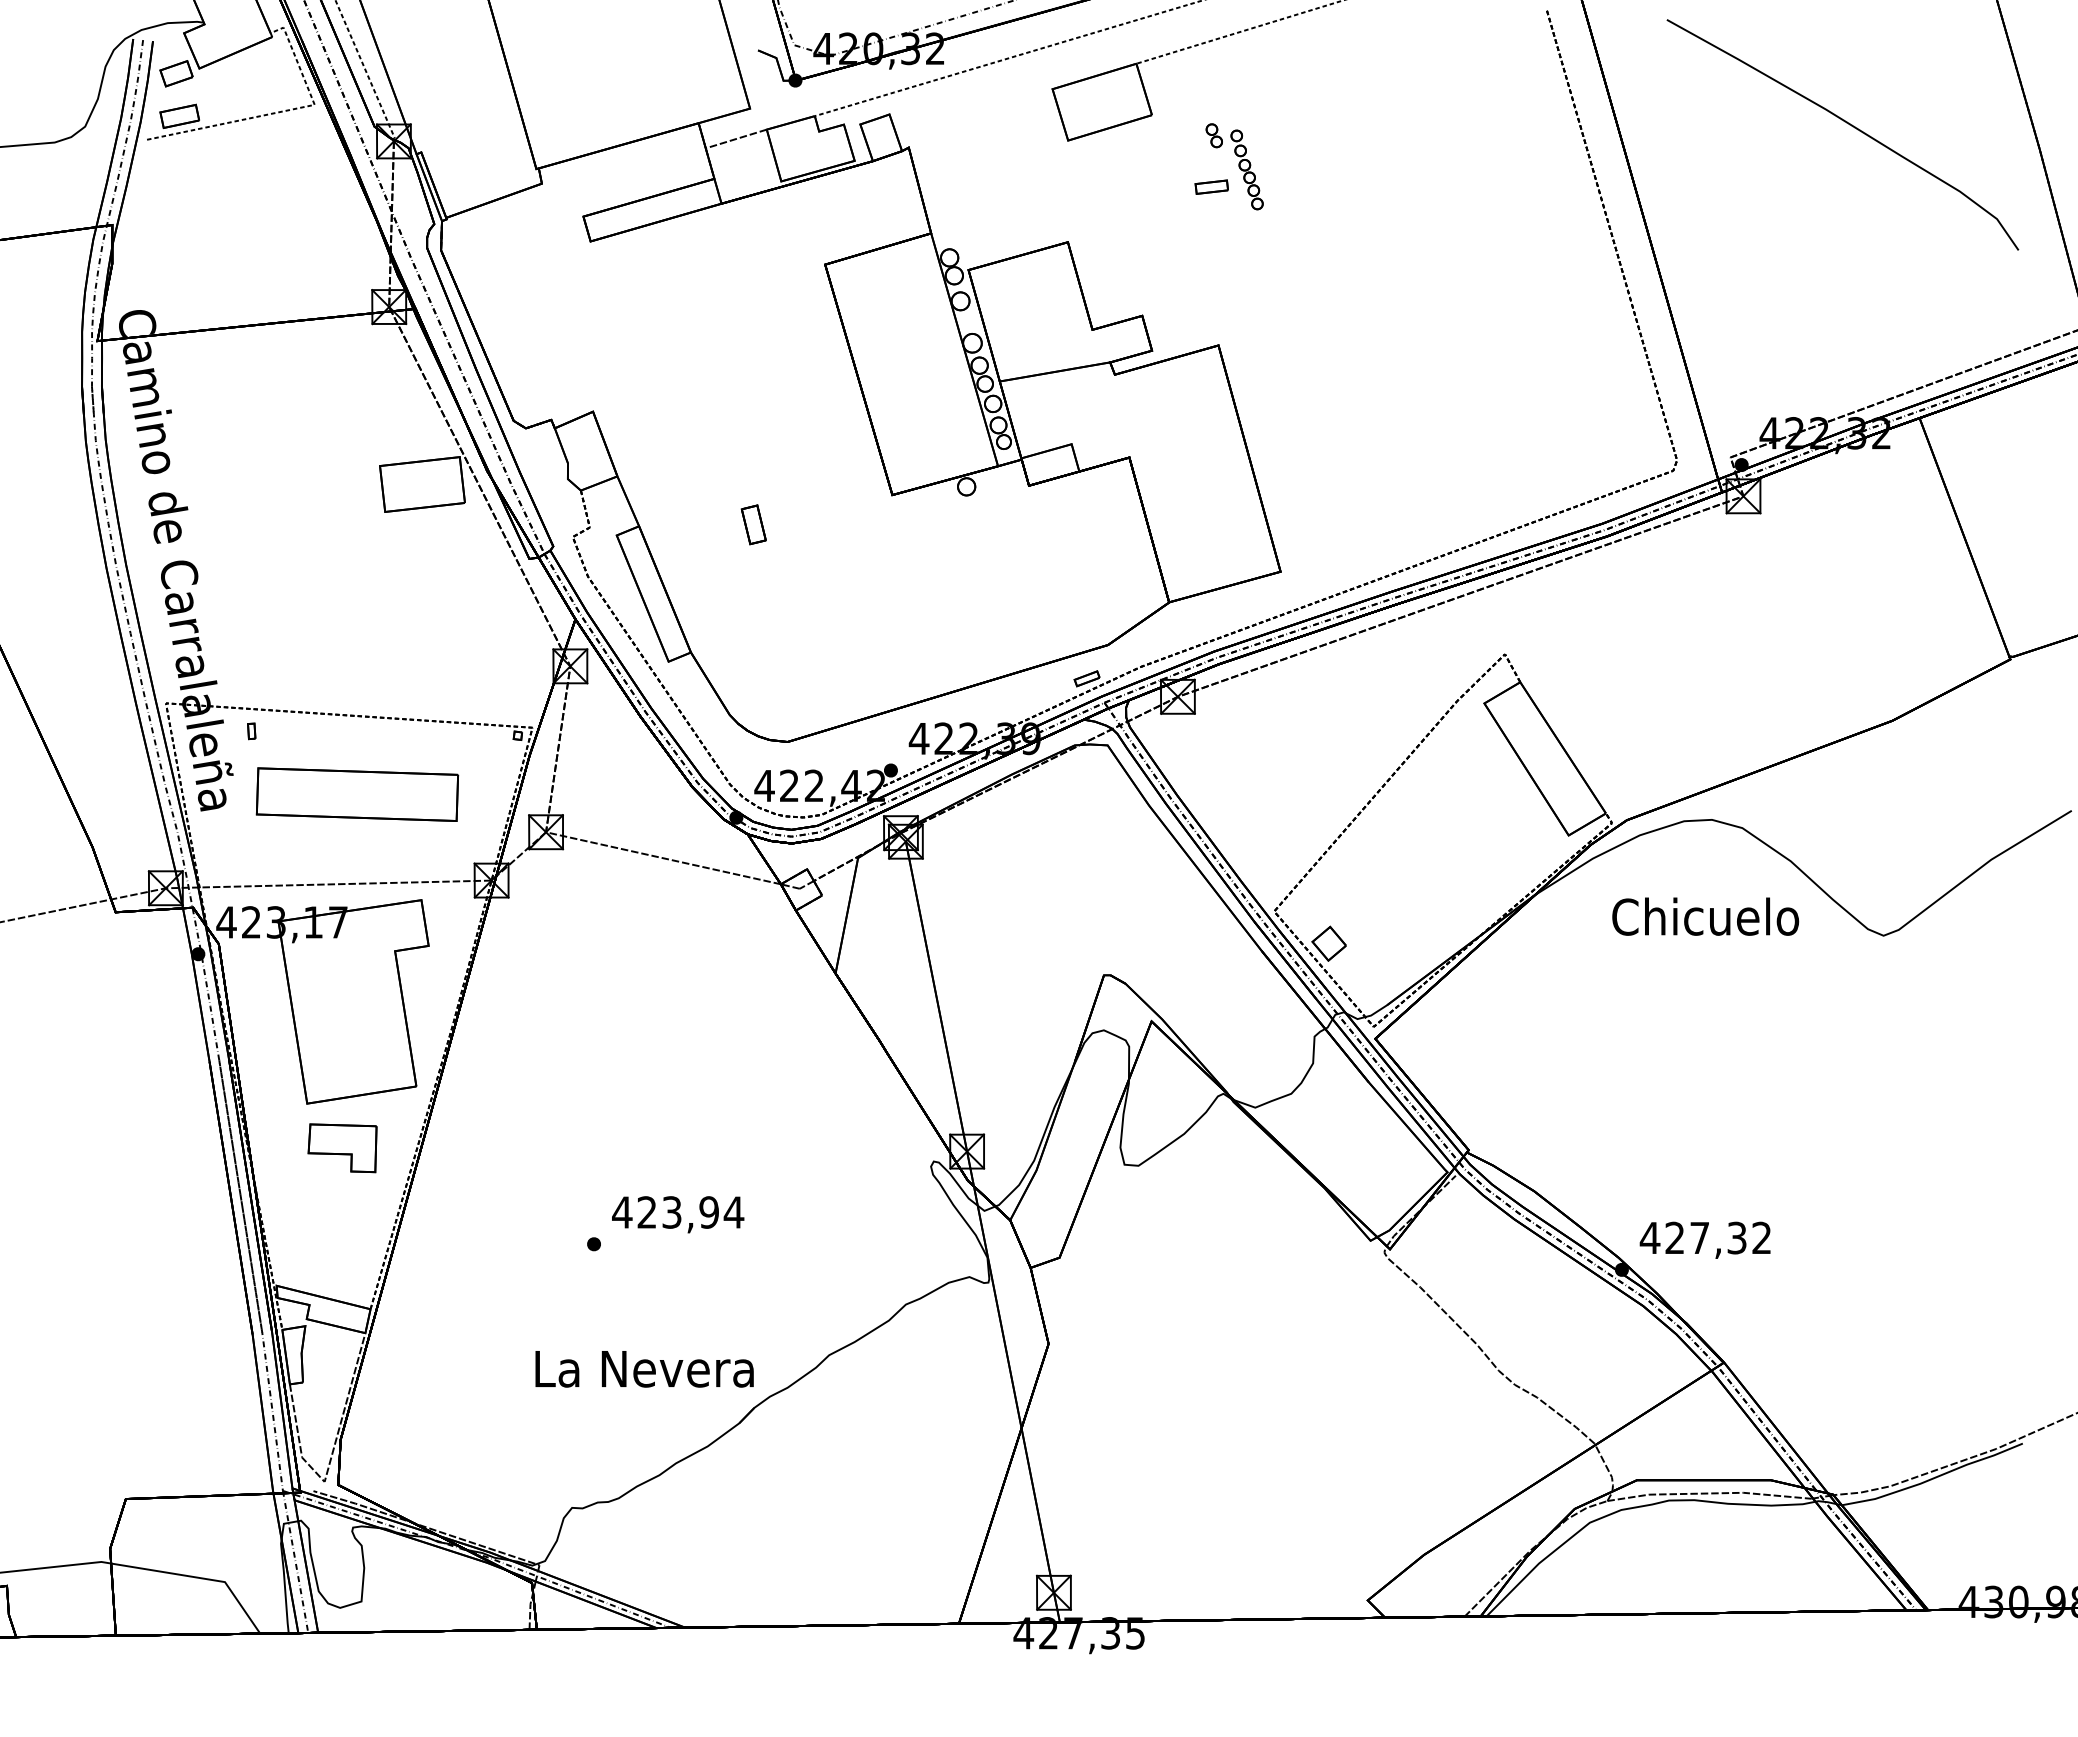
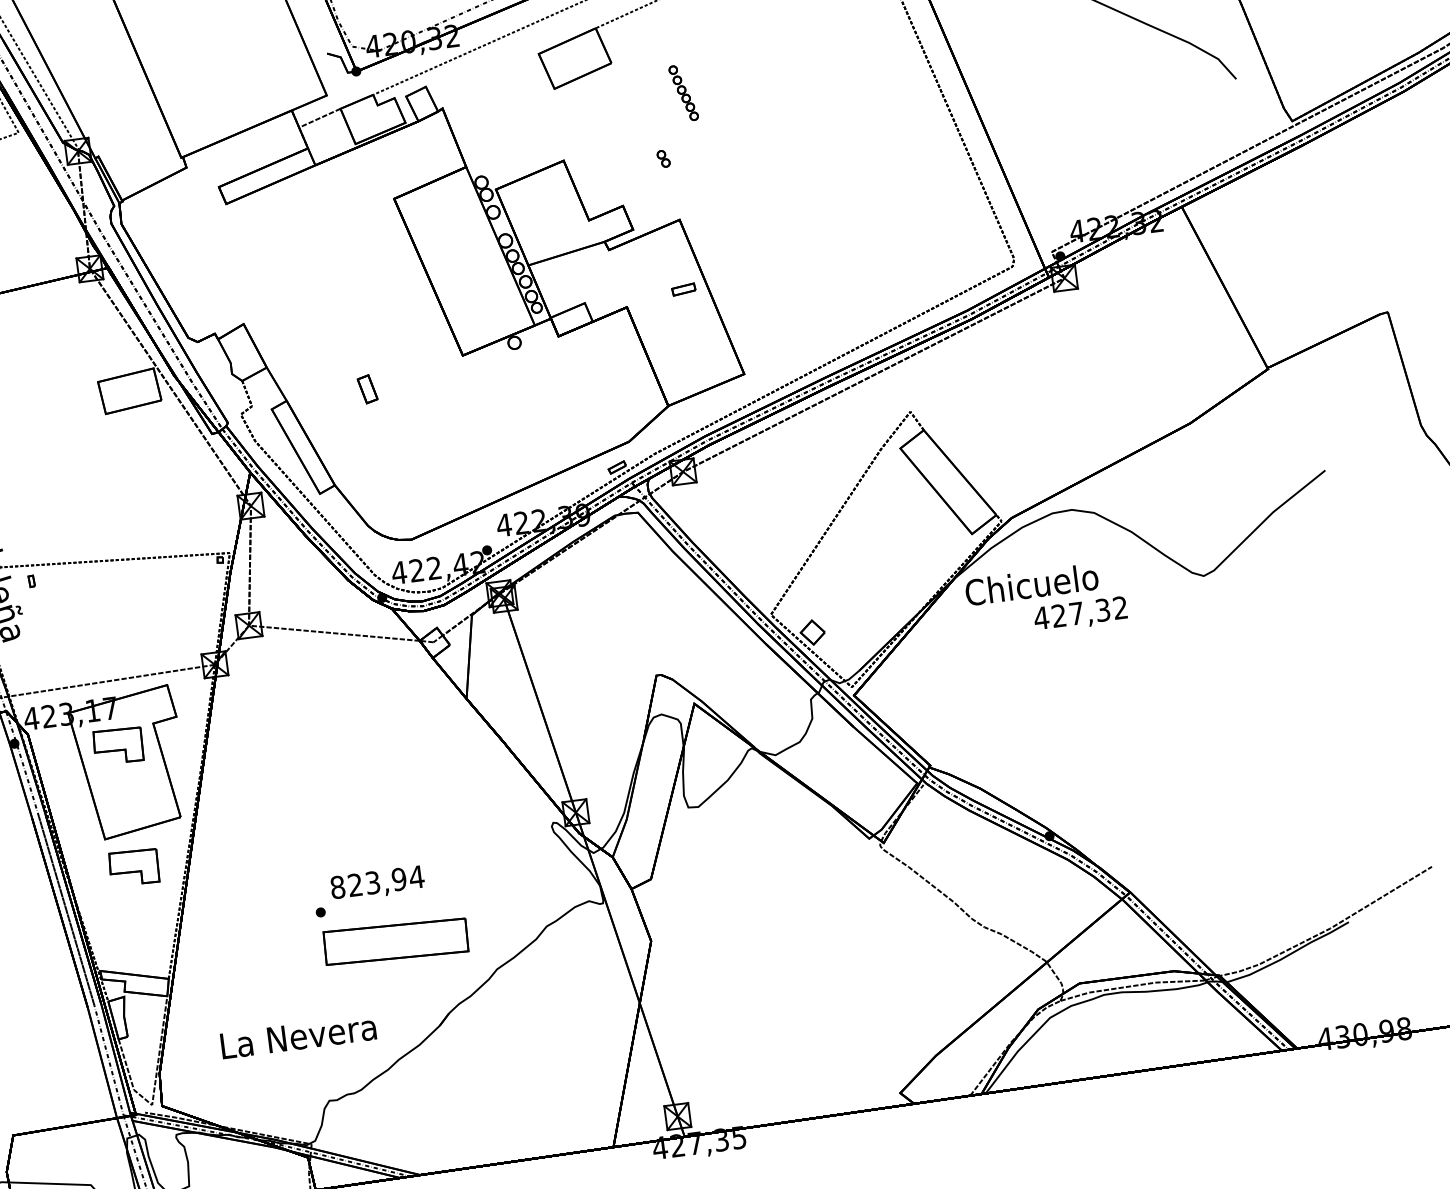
part: (1213, 135) -> (663, 158), moved
part: (1211, 186) -> (683, 289), moved
part: (357, 794) -> (396, 941), moved
text: (1705, 916) -> (1031, 584), moved
part: (342, 976) -> (118, 746), added
text: (622, 1212) -> (337, 887), 423,94 -> 823,94
text: (1704, 1239) -> (1080, 614), moved
text: (644, 1369) -> (298, 1036), moved

